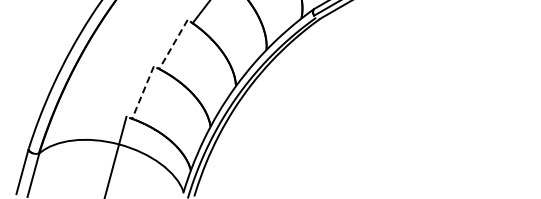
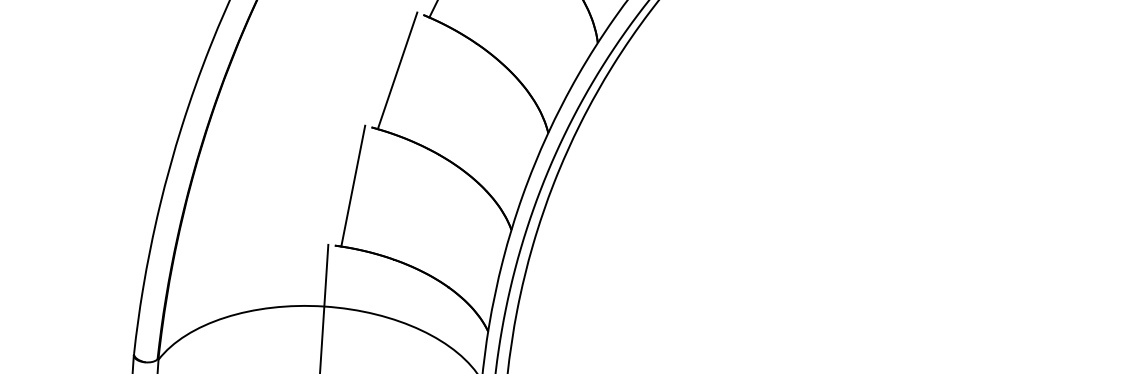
line: (173, 44) -> (397, 70), dashed -> solid
line: (142, 93) -> (352, 188), dashed -> solid

